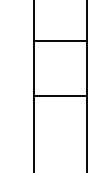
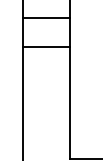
line: (60, 40) -> (46, 17), moved
line: (60, 96) -> (46, 47), moved

